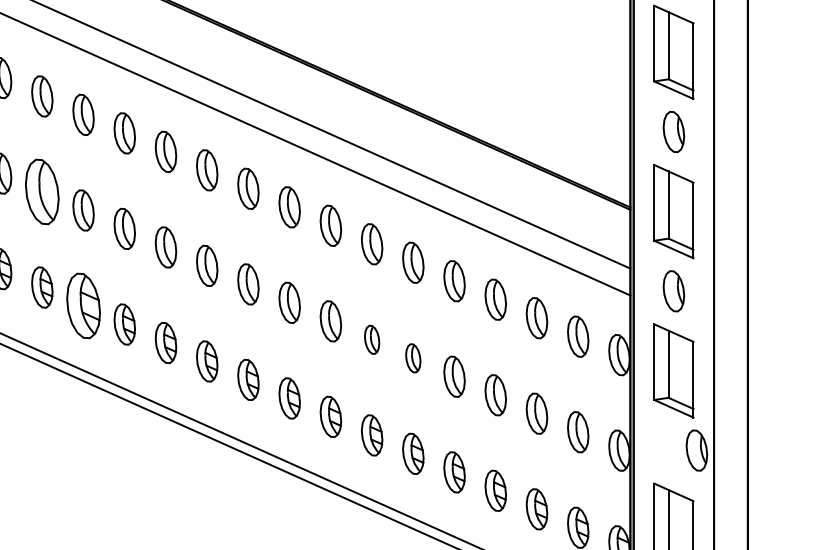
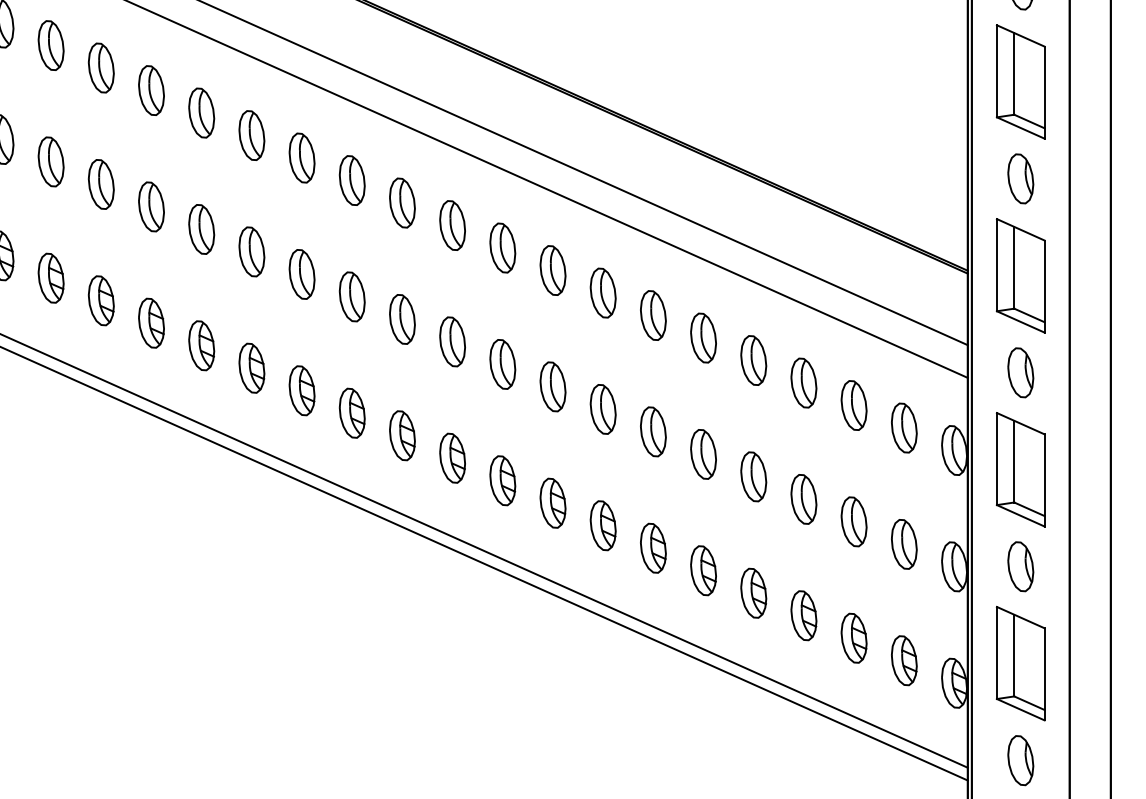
part: (42, 191) -> (251, 251), size x0.62
part: (83, 305) -> (301, 390), size x0.62
part: (372, 339) -> (653, 431), size x1.43
part: (413, 358) -> (703, 454), size x1.43
part: (696, 450) -> (1020, 566), moved

